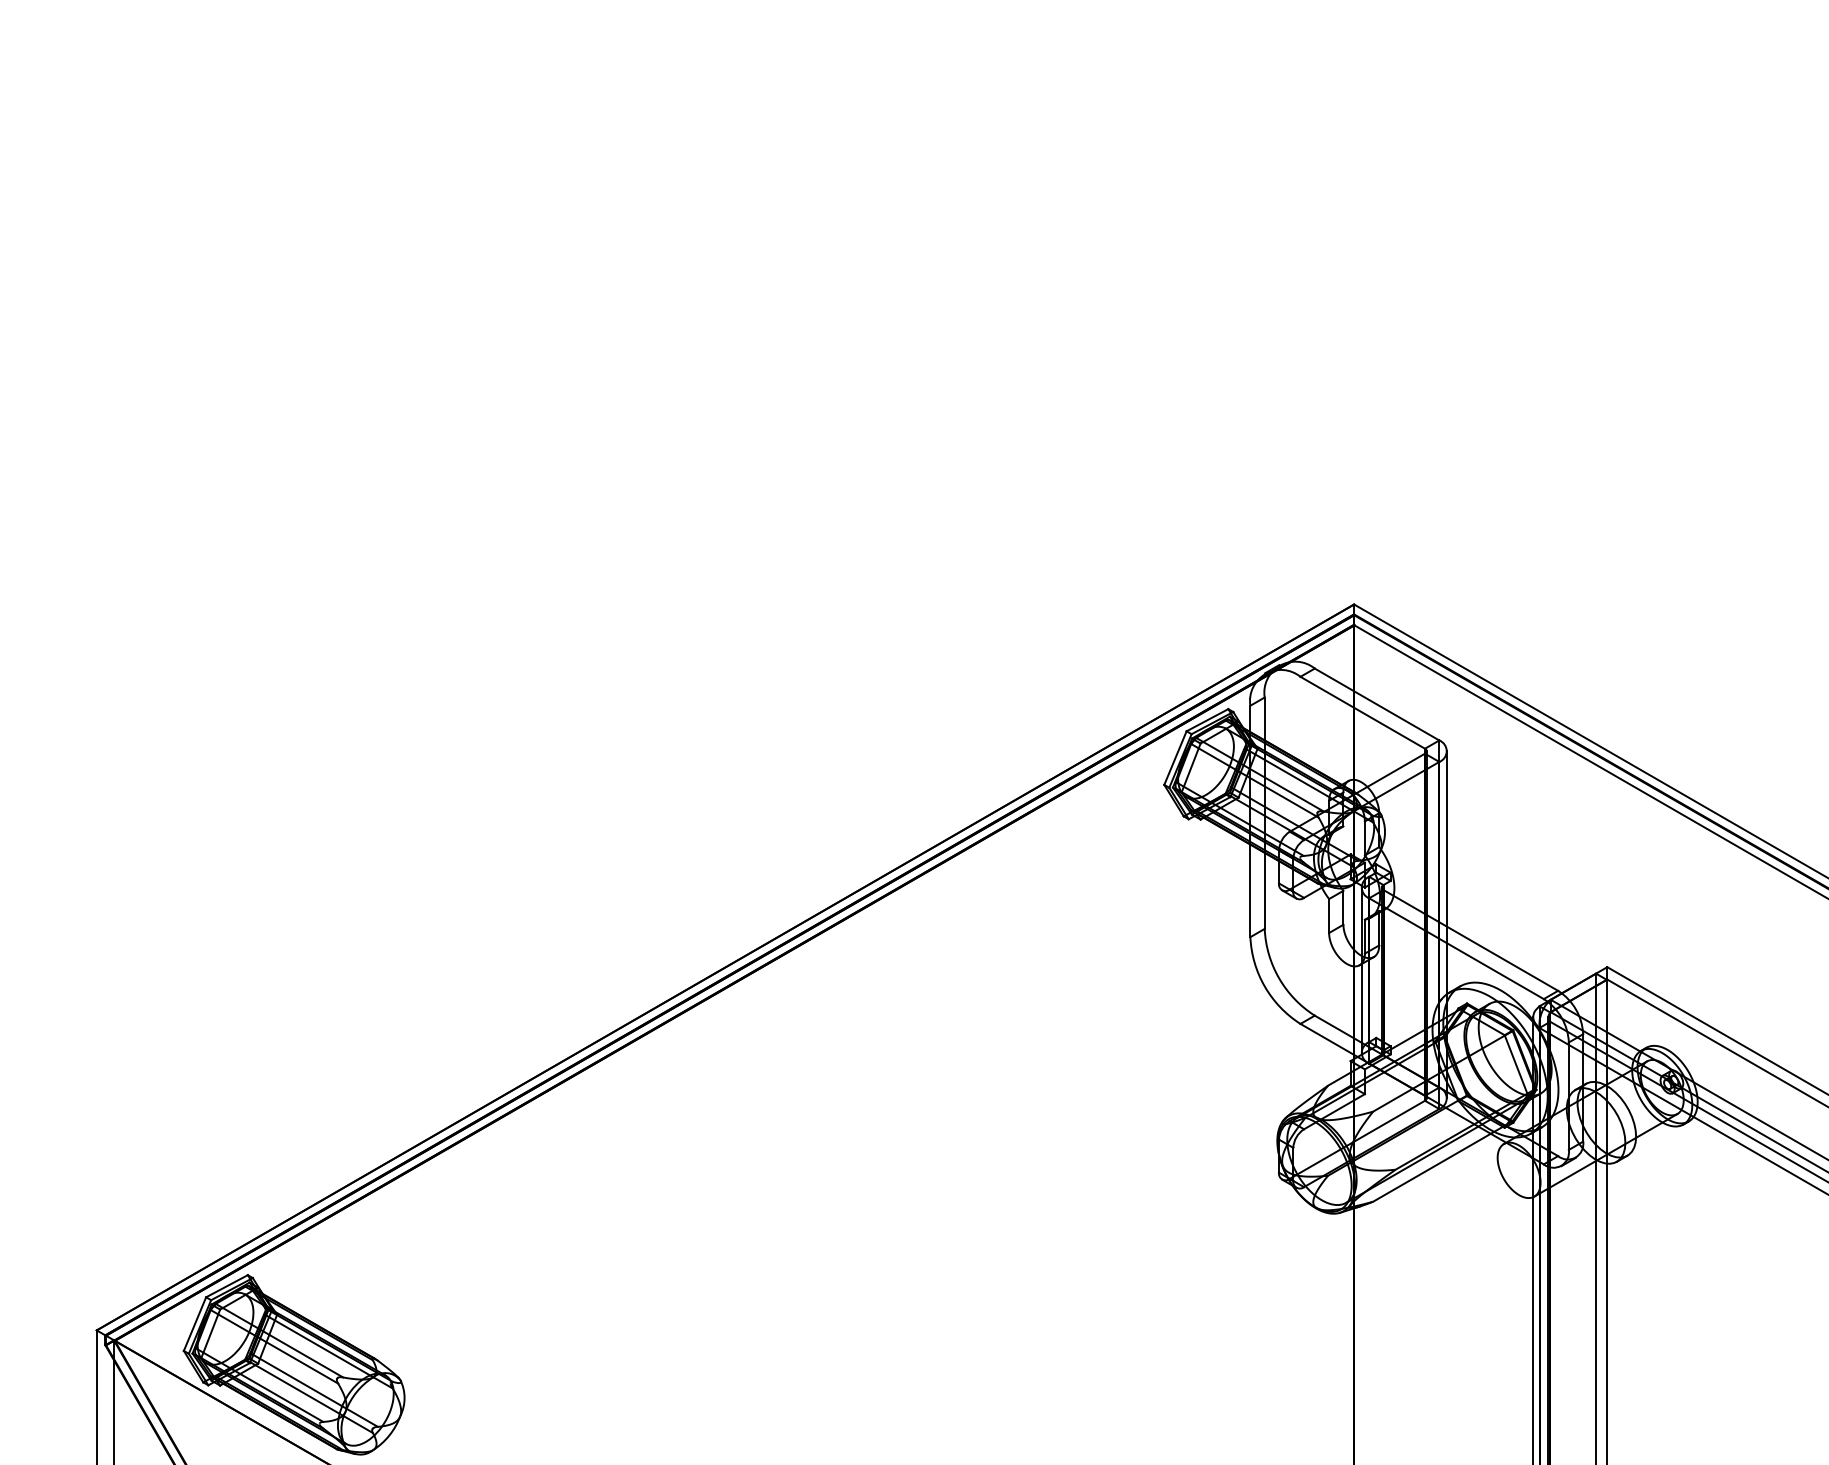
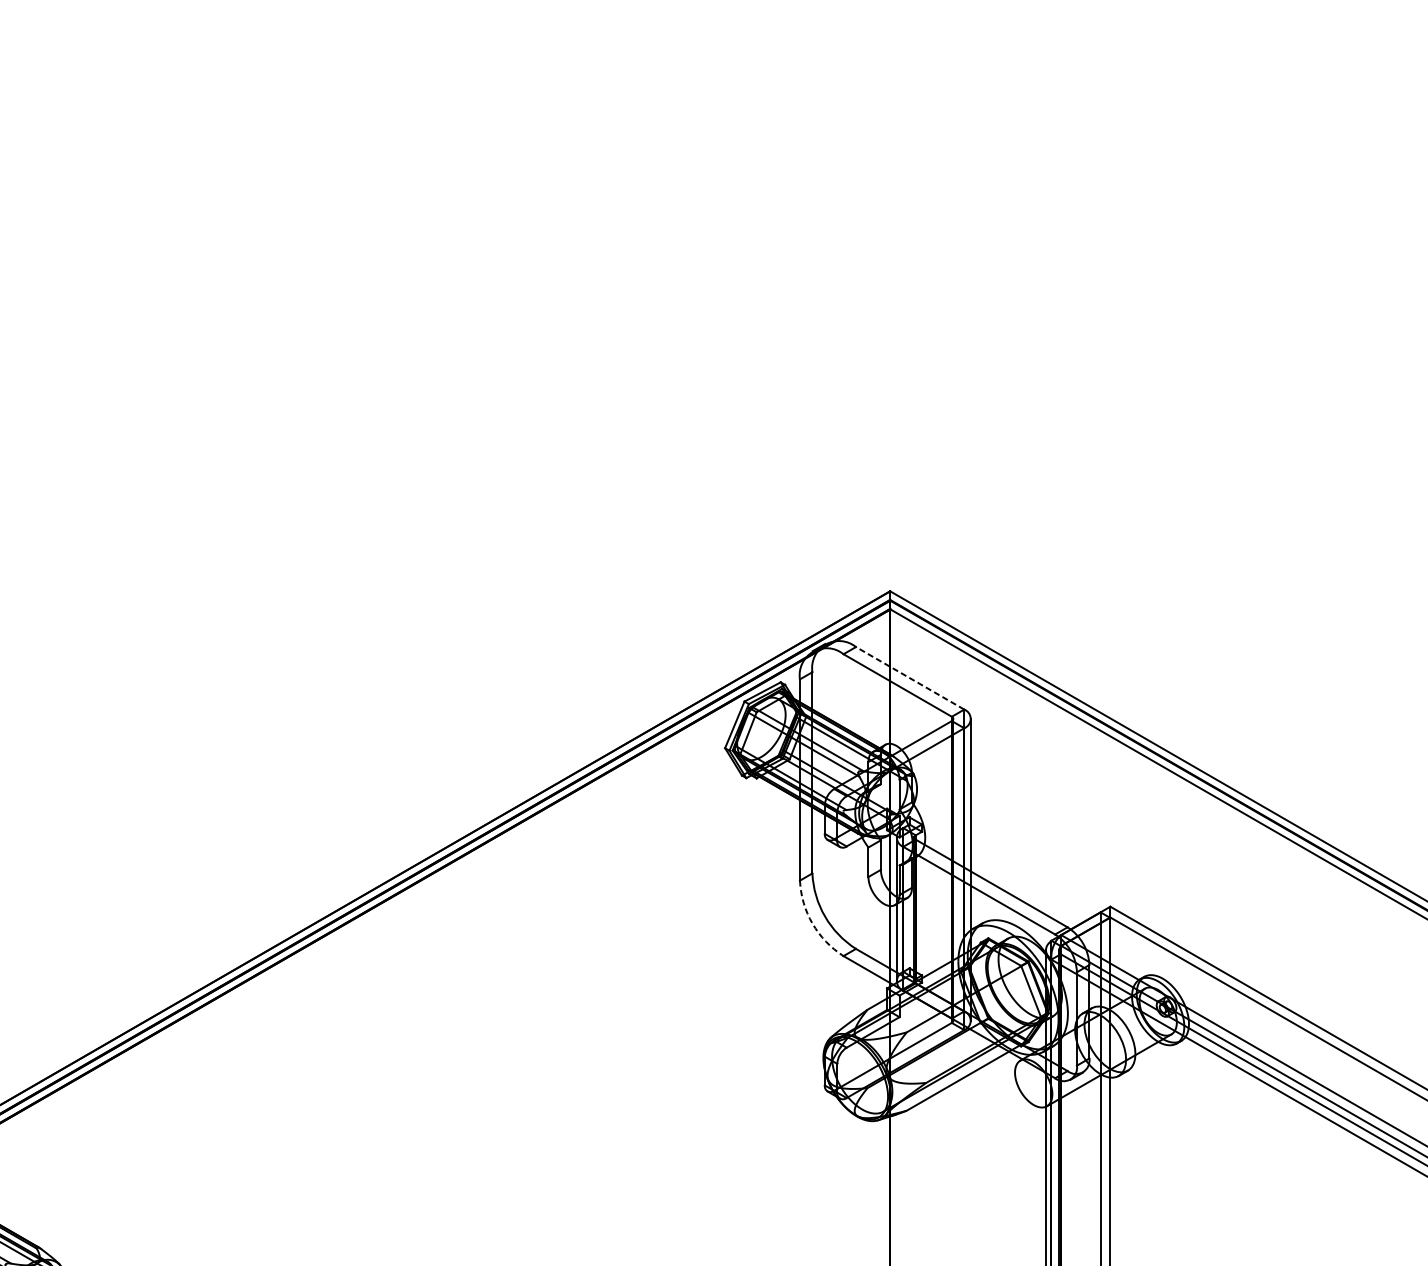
line: (1377, 704) -> (910, 678), solid -> dashed
arc: (1264, 986) -> (812, 923), solid -> dashed

